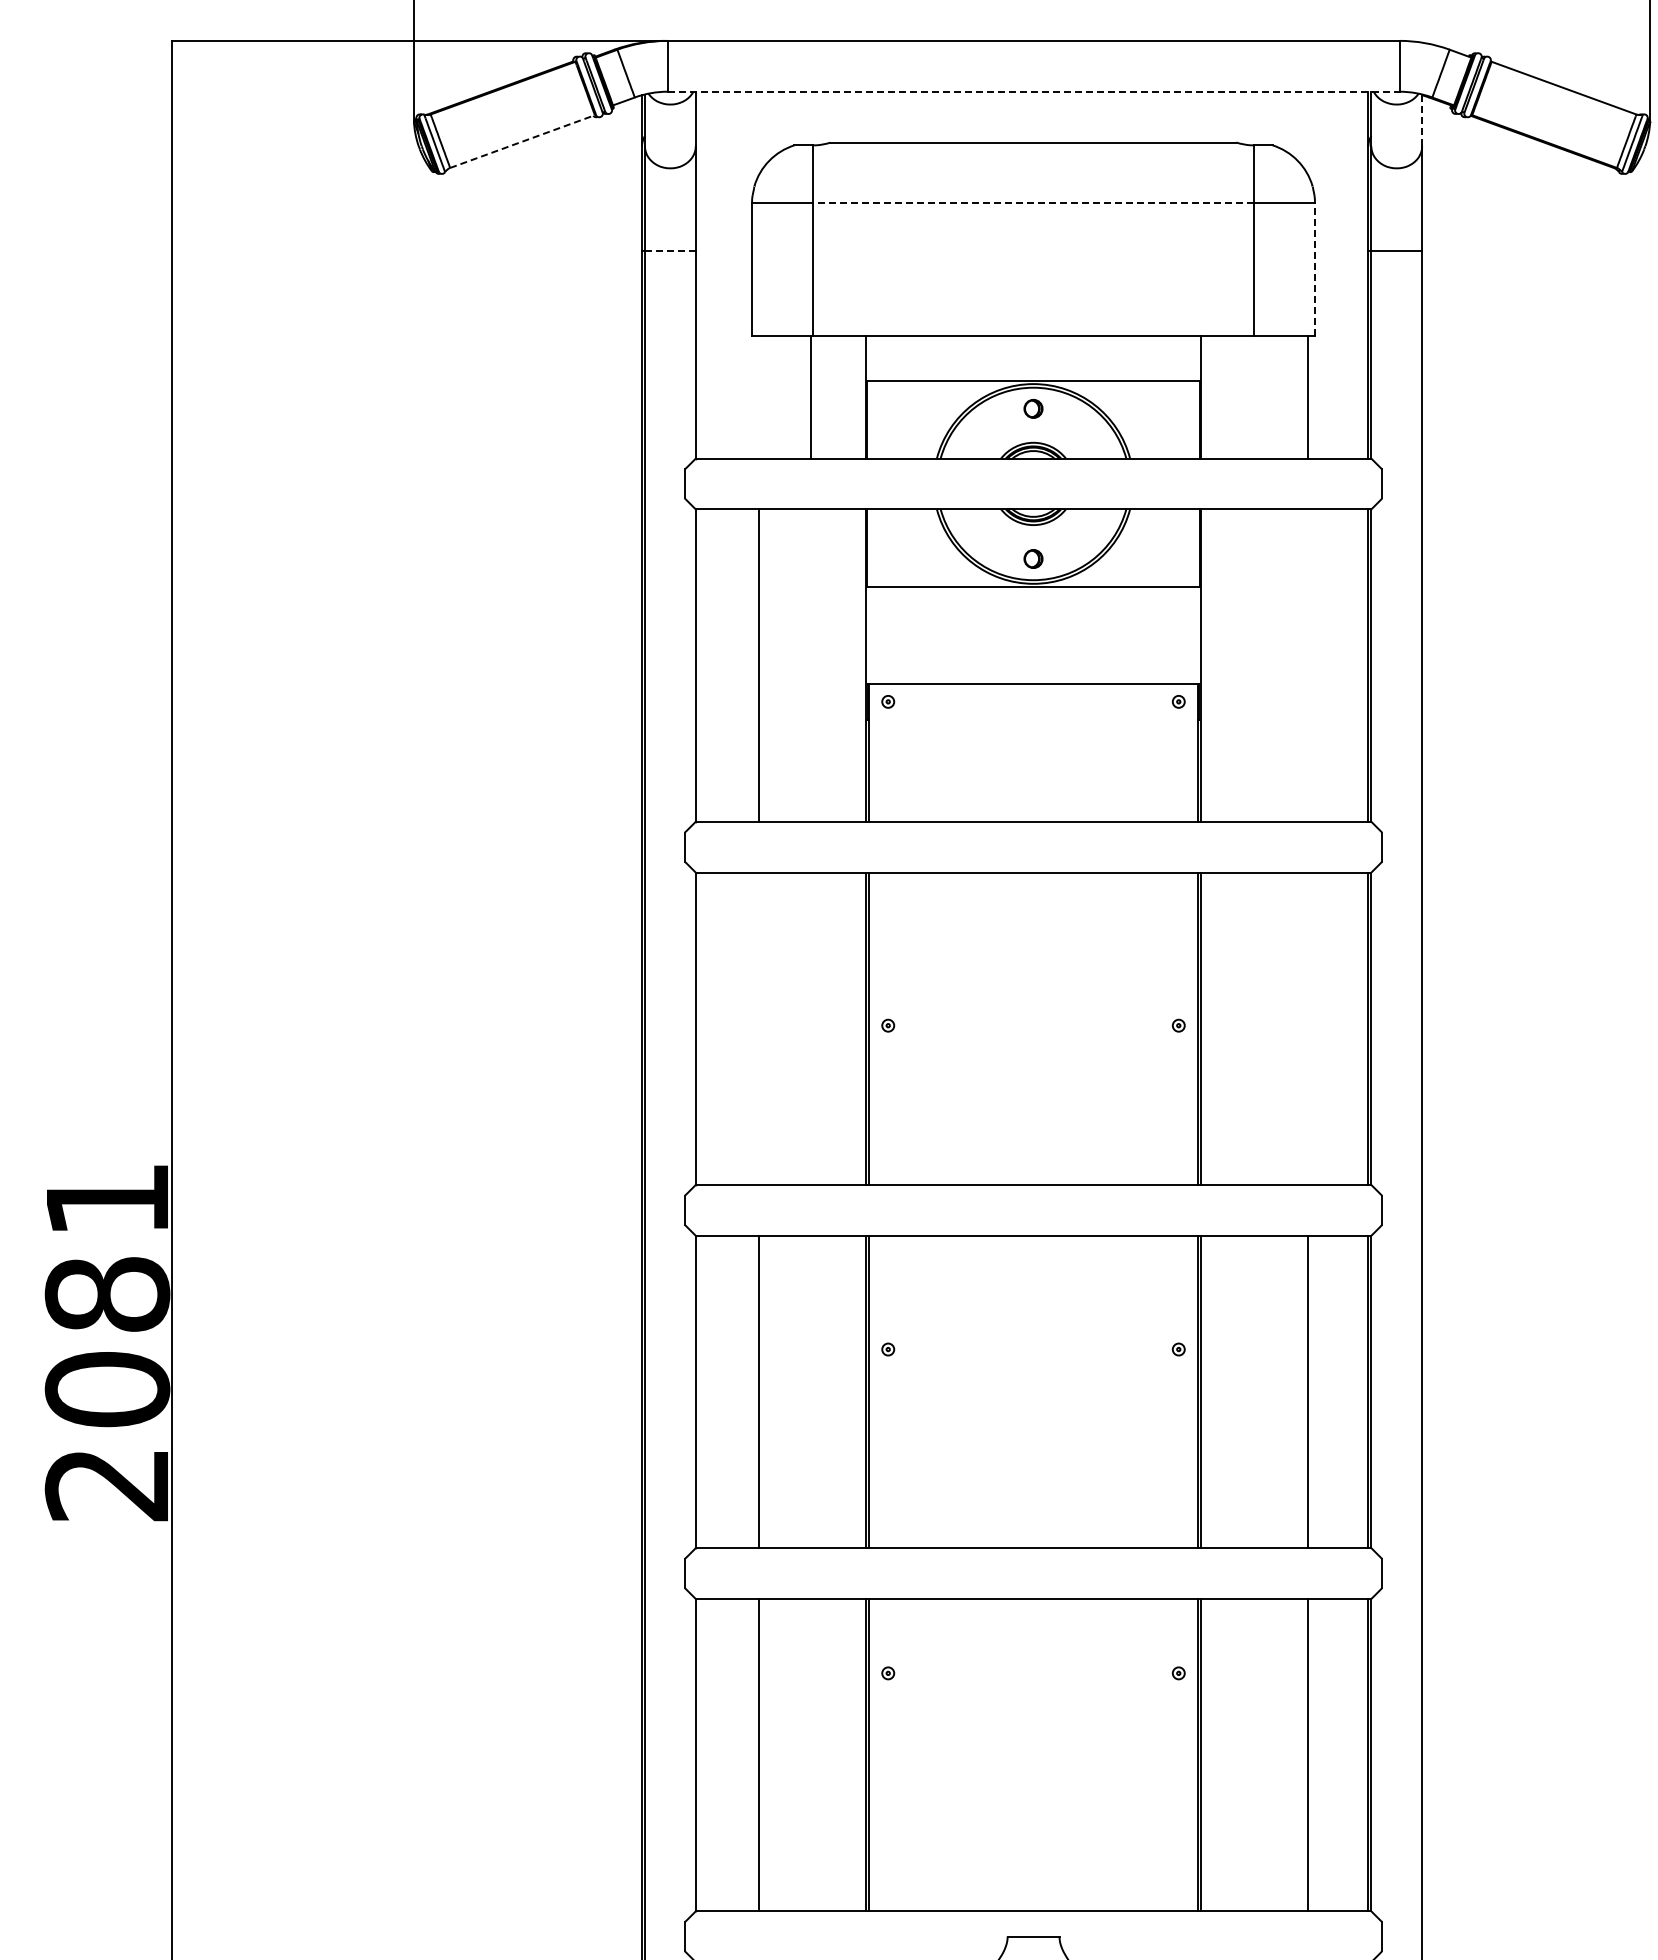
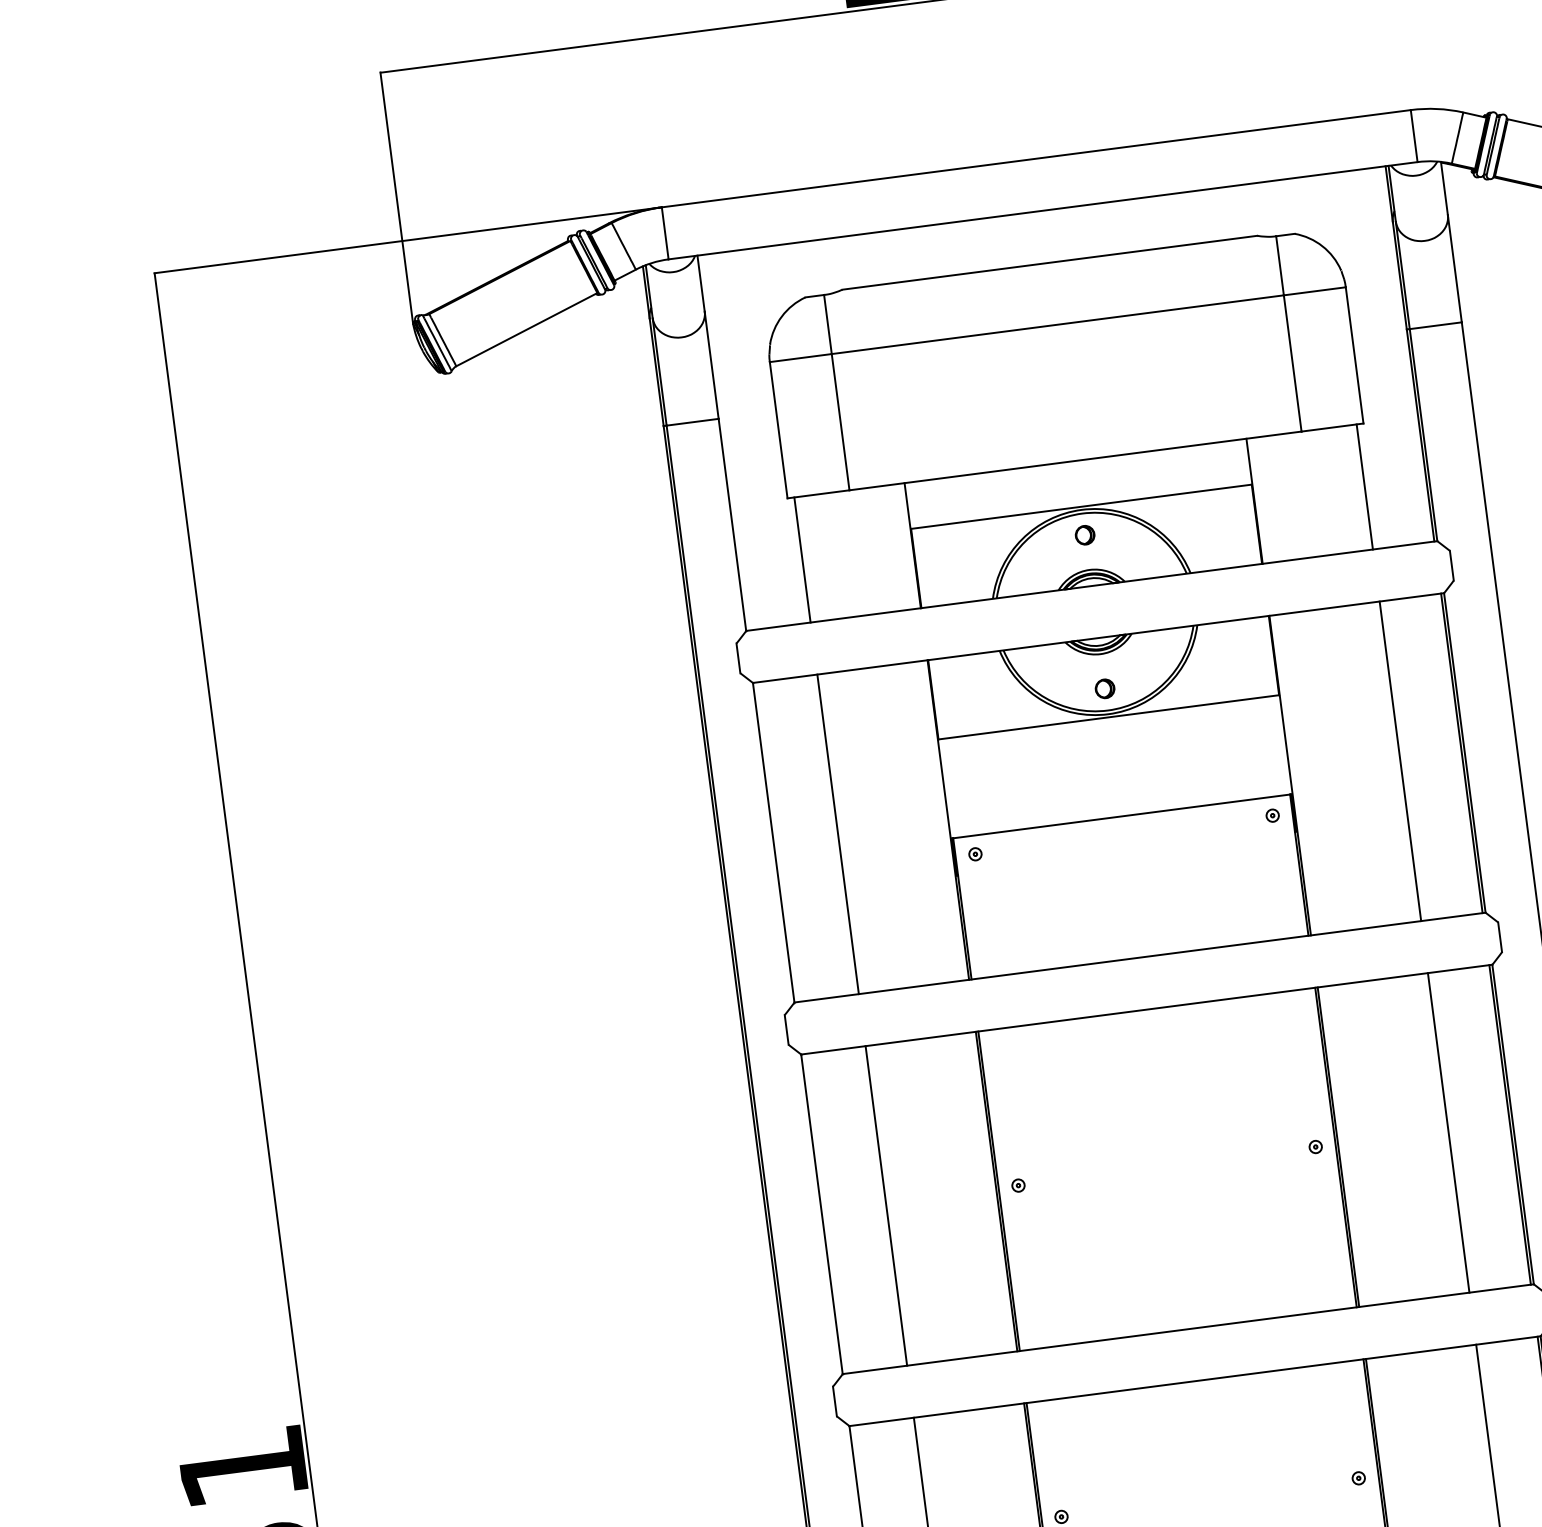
line: (1034, 91) -> (1043, 210), dashed -> solid
line: (1422, 120) -> (1444, 188), dashed -> solid
line: (522, 141) -> (526, 329), dashed -> solid
line: (1033, 203) -> (1057, 325), dashed -> solid
line: (670, 251) -> (692, 422), dashed -> solid
line: (1314, 269) -> (1354, 355), dashed -> solid
line: (810, 397) -> (802, 560), moved
line: (1308, 665) -> (1400, 761), added
line: (758, 1028) -> (886, 1205), added
line: (1308, 1028) -> (1448, 1132), added

